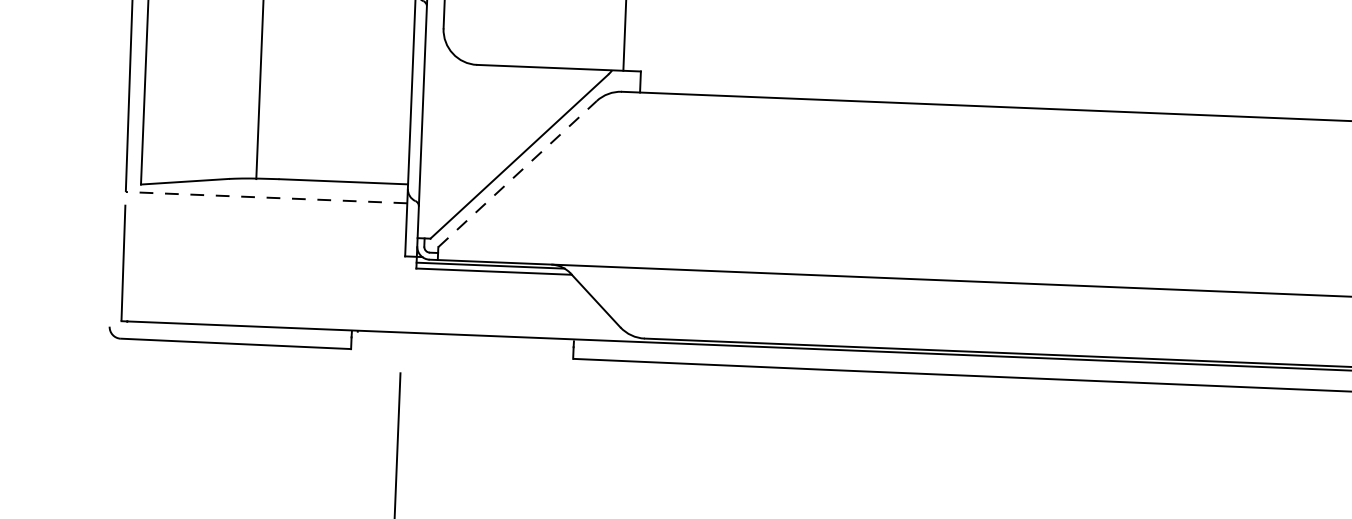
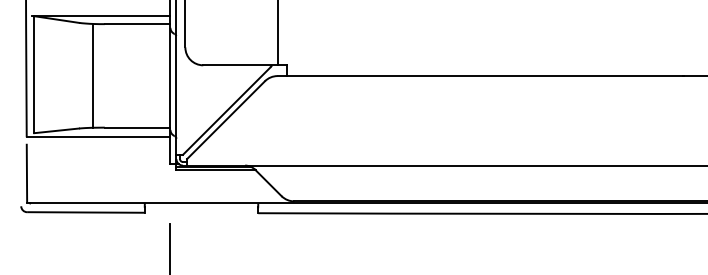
line: (518, 174) -> (226, 120), dashed -> solid
line: (266, 198) -> (98, 137), dashed -> solid

